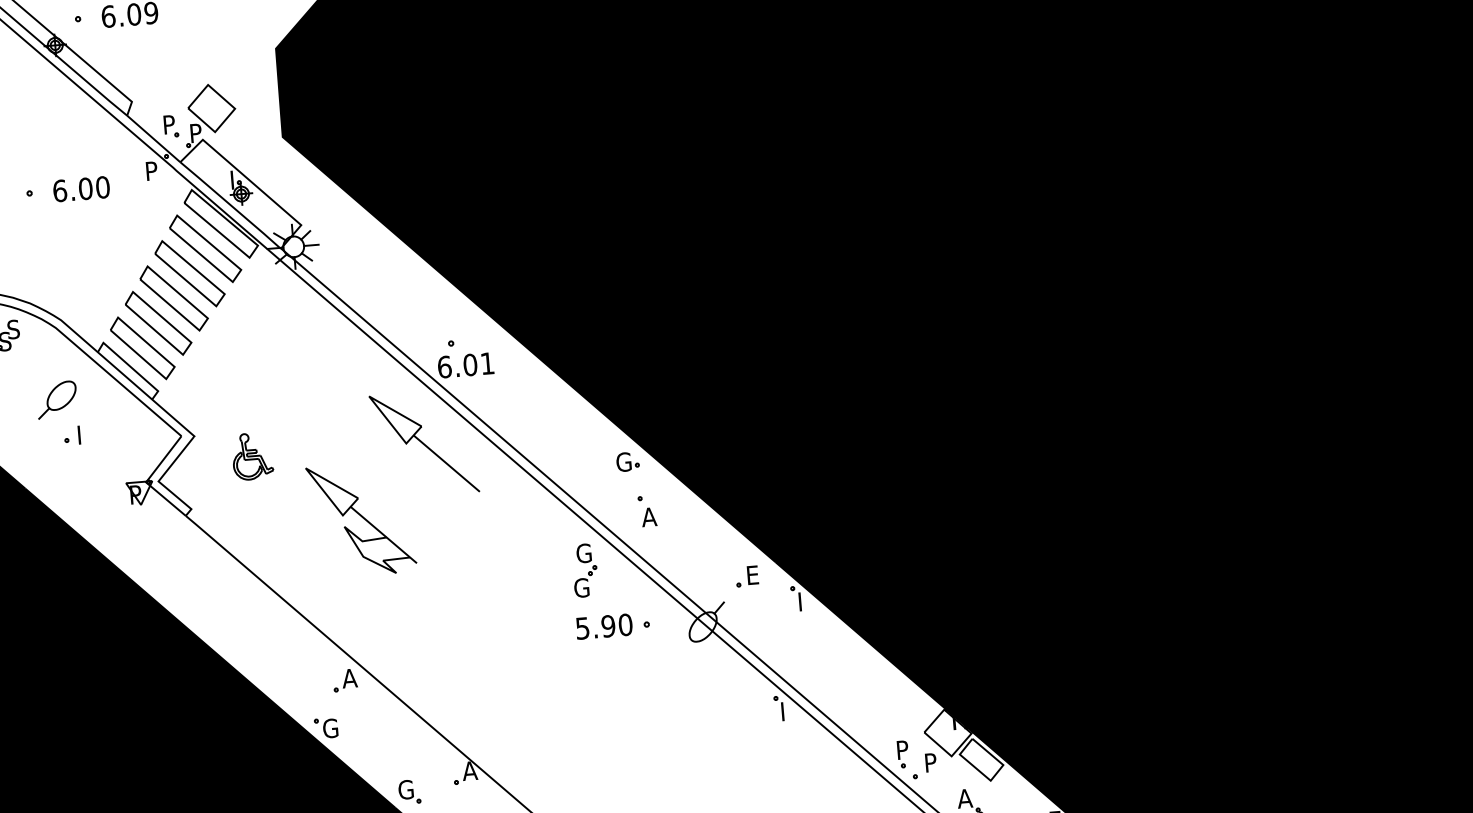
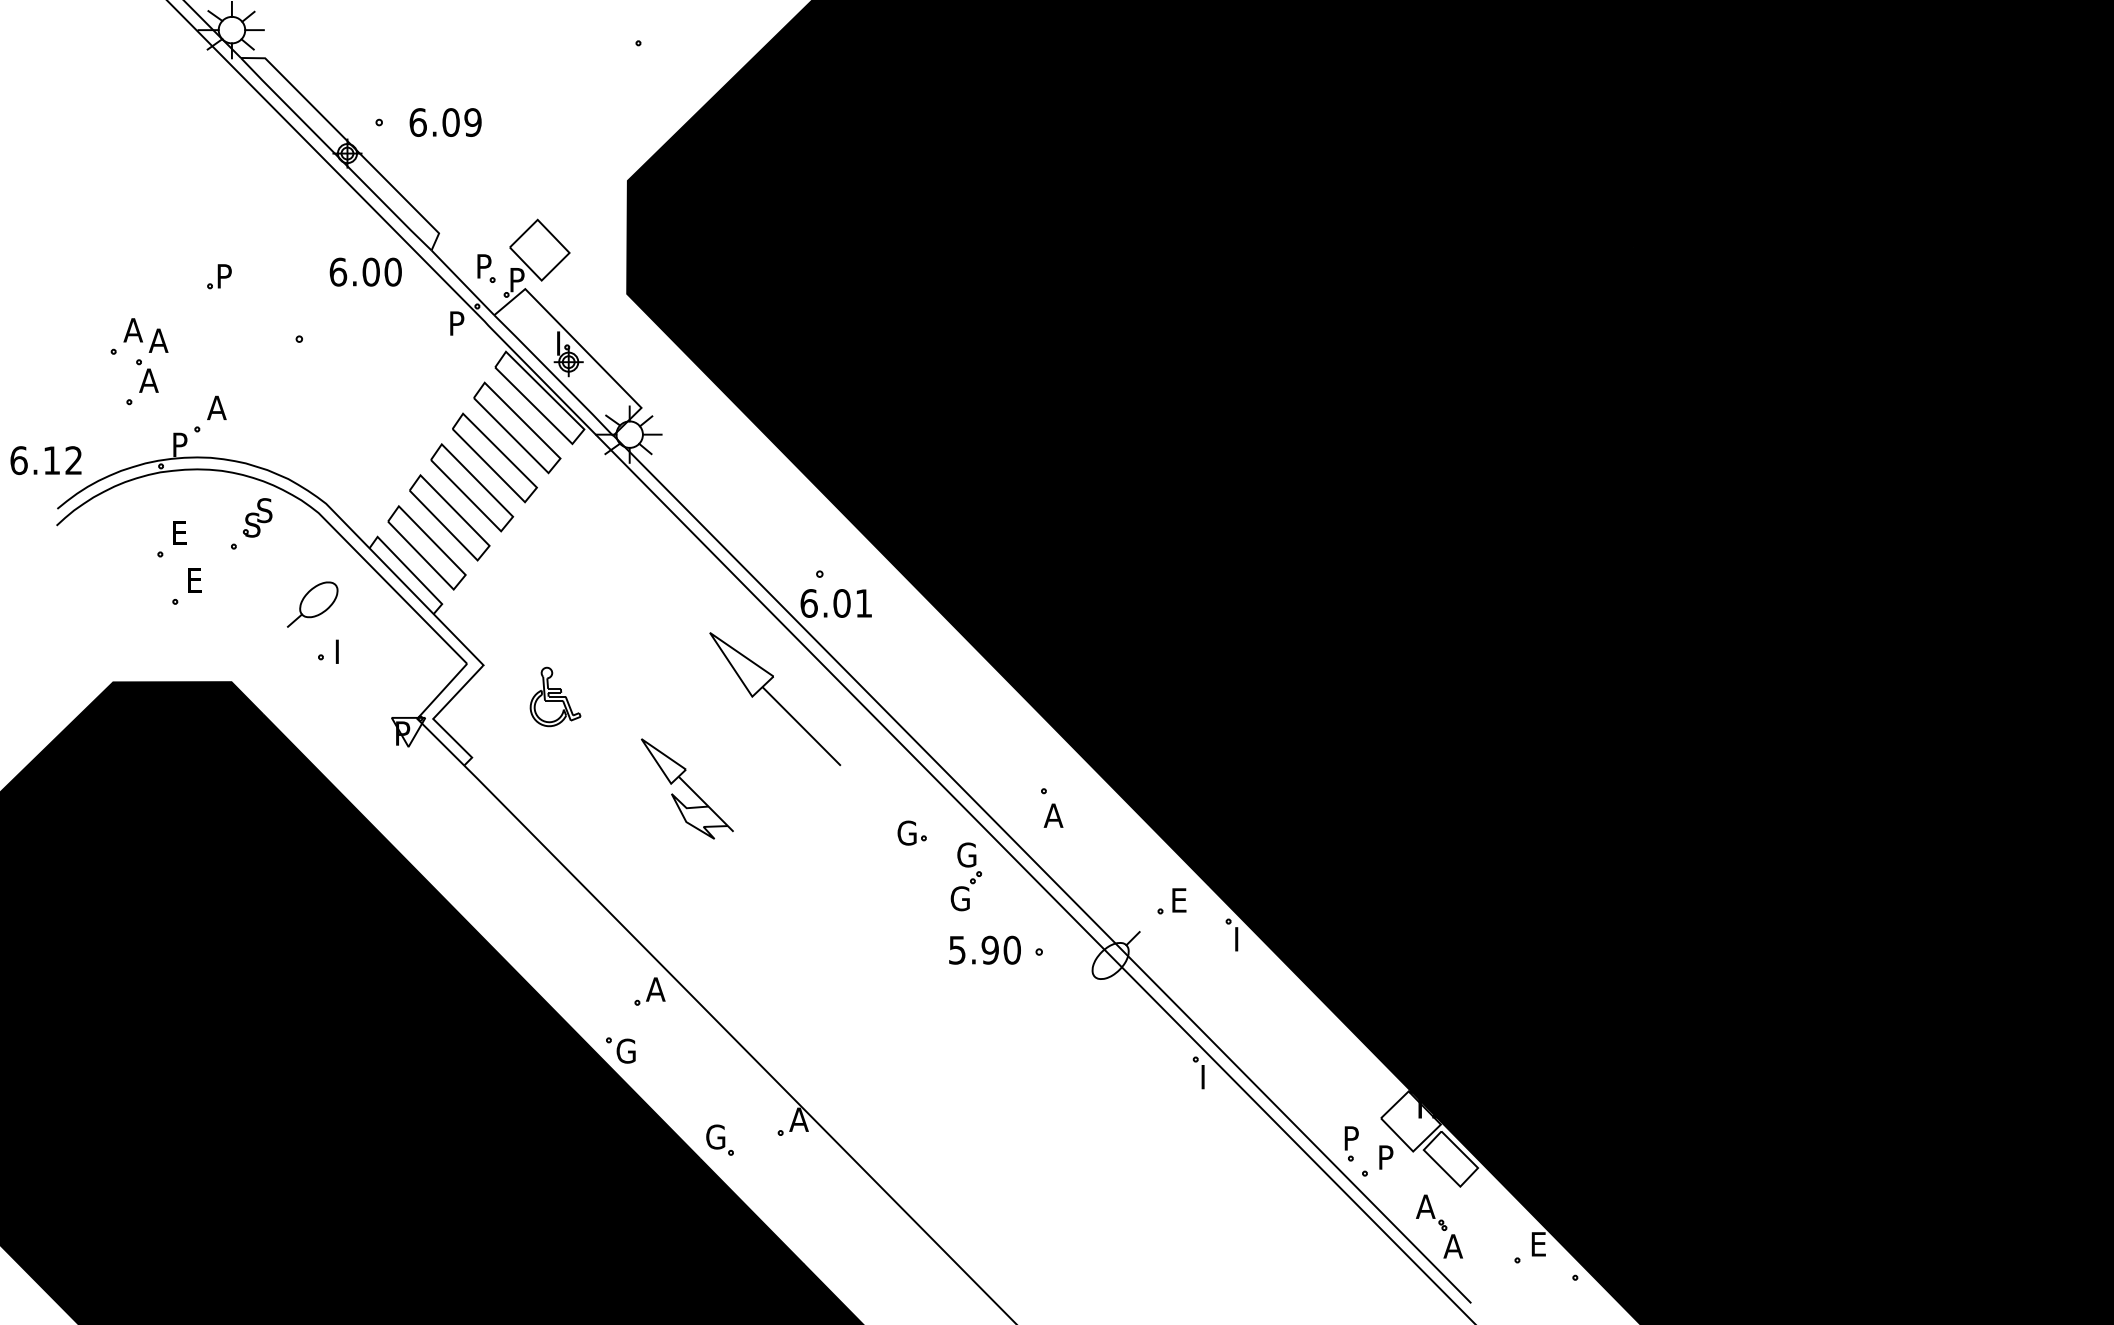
text: (81, 188) -> (365, 271), moved
part: (627, 461) -> (911, 832), moved
part: (361, 519) -> (687, 788), size x0.7

